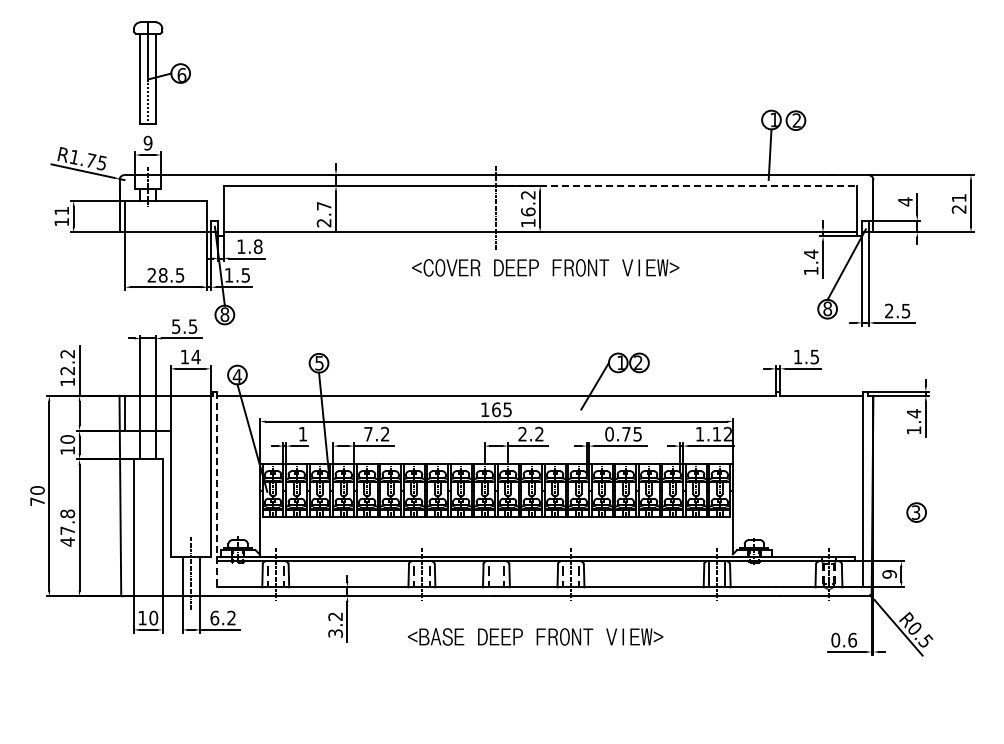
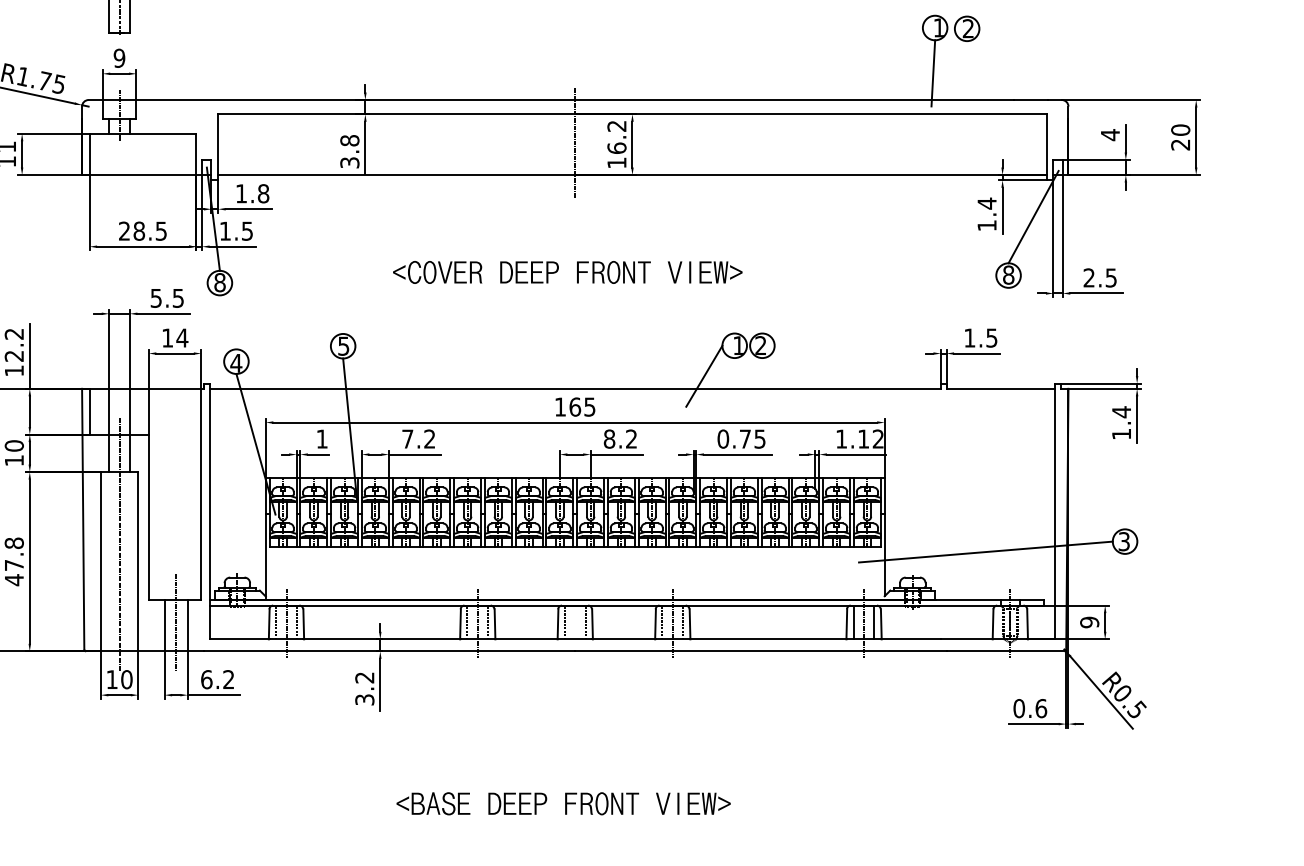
line: (677, 185) -> (812, 113), dashed -> solid
text: (958, 197) -> (1179, 129), 21 -> 20
text: (323, 214) -> (348, 151), 2.7 -> 3.8
text: (545, 267) -> (567, 271), moved
text: (522, 434) -> (609, 439), 2.2 -> 8.2
line: (216, 489) -> (208, 511), dashed -> solid
line: (148, 514) -> (120, 544), added
line: (810, 520) -> (986, 551), added
text: (535, 636) -> (563, 803), moved

